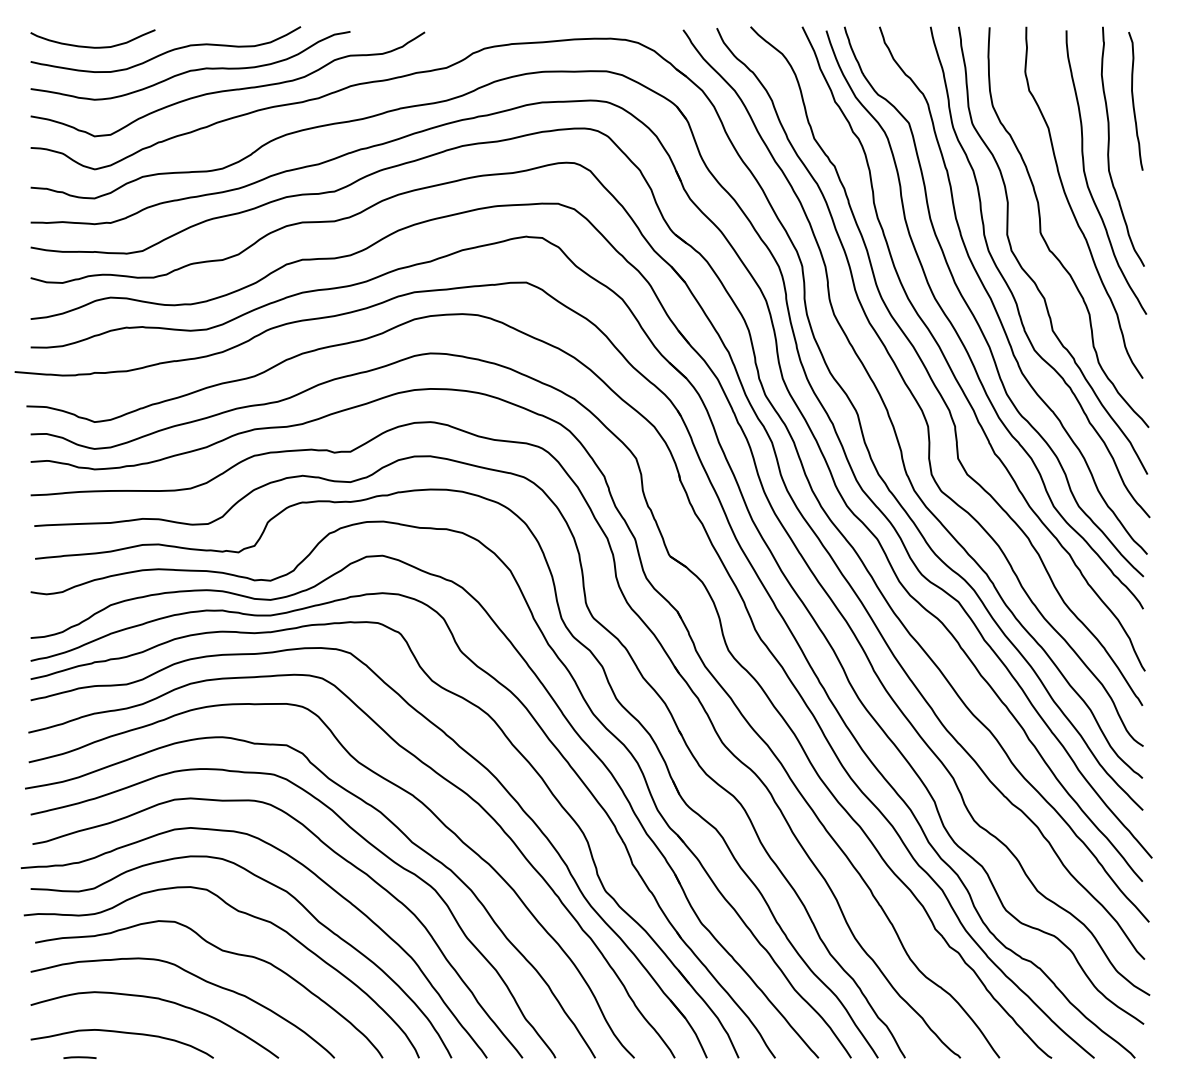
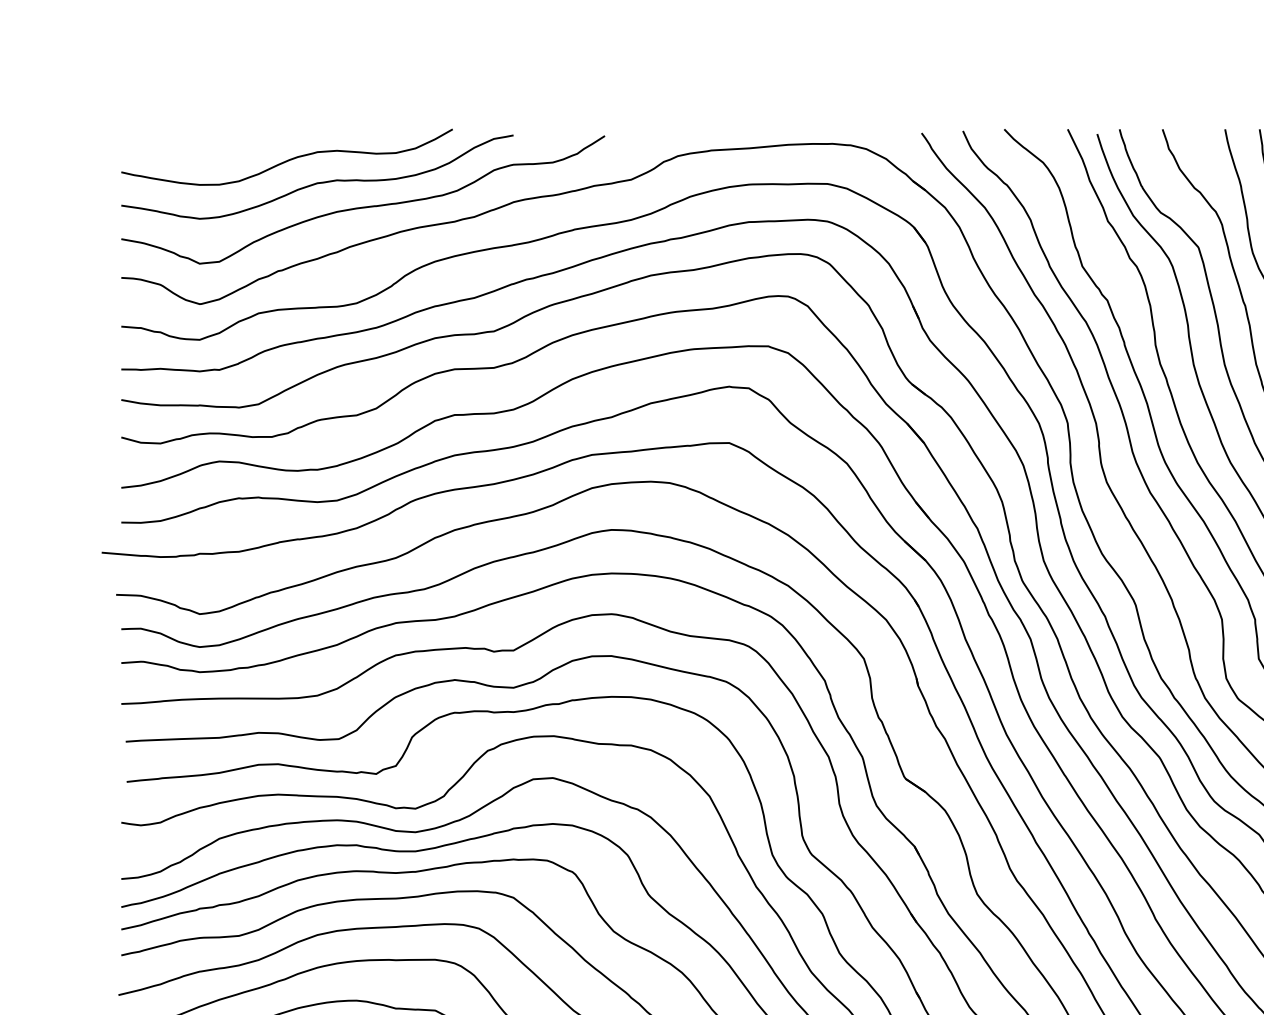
curve: (92, 46) -> (197, 153), removed

